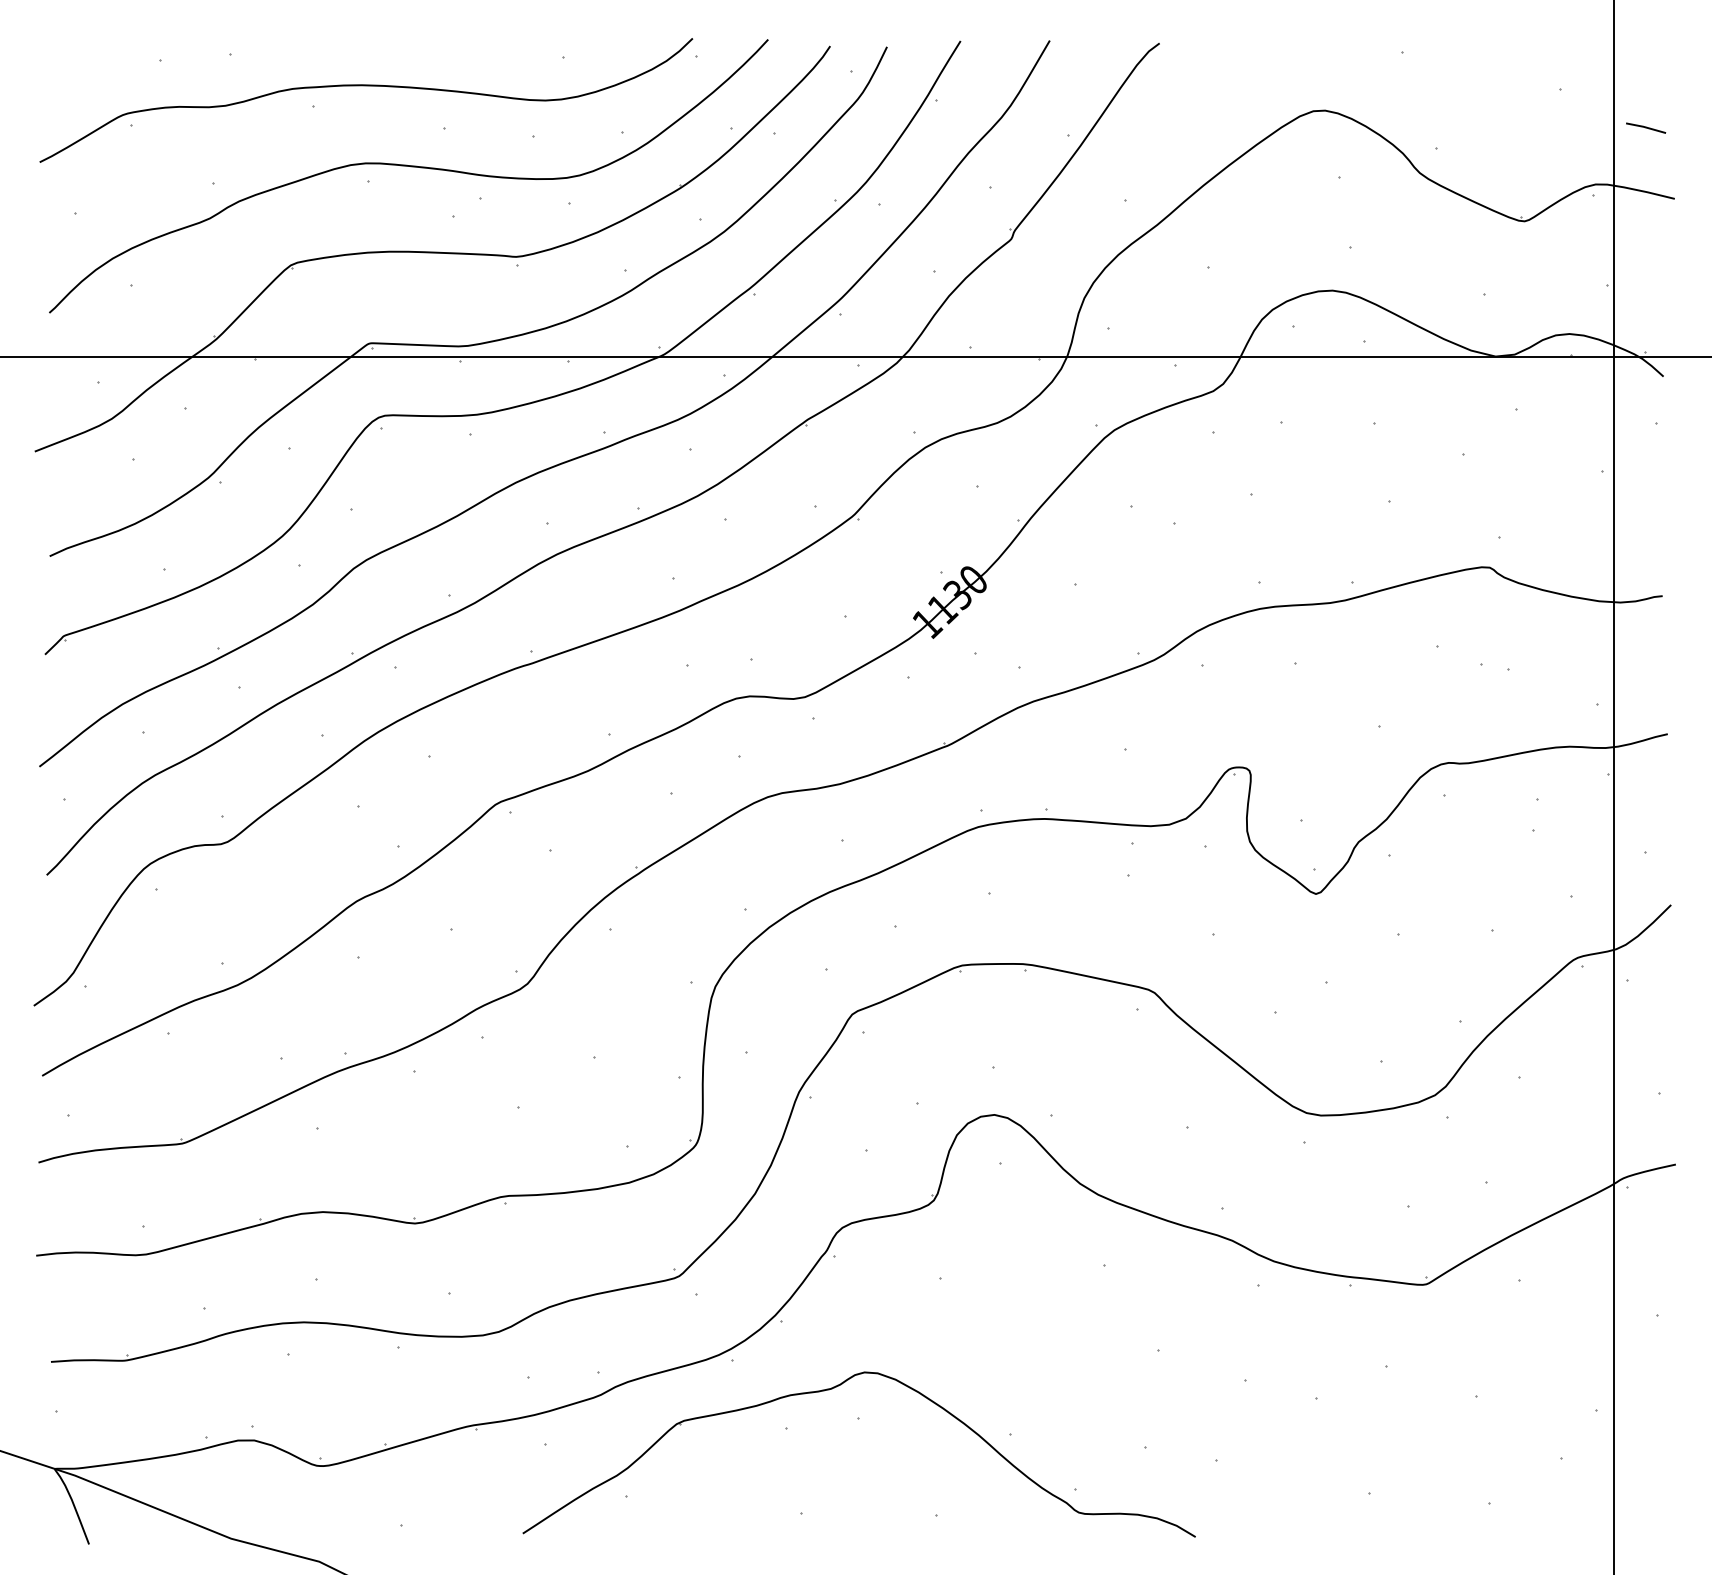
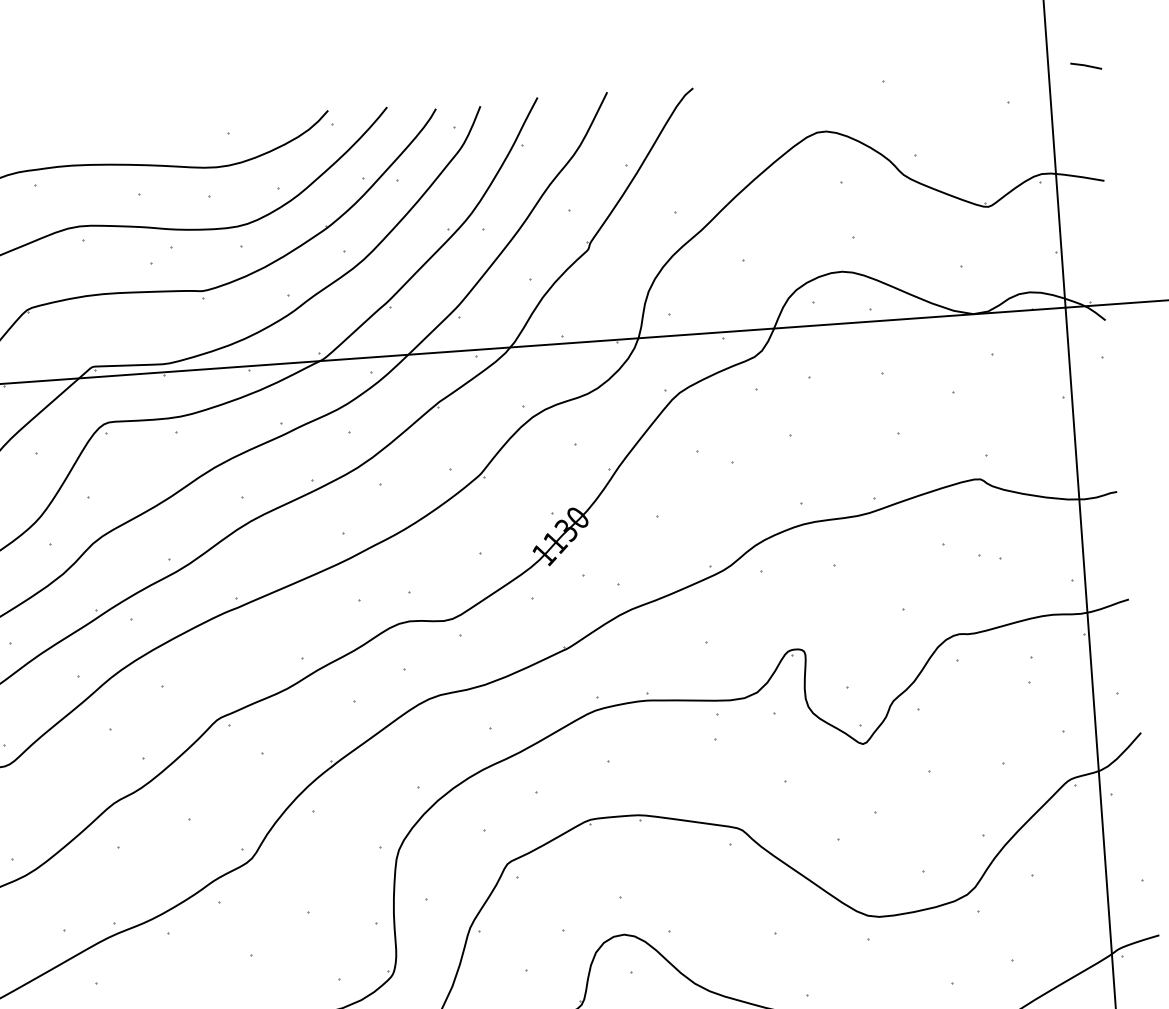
line: (1646, 127) -> (1086, 65), moved

